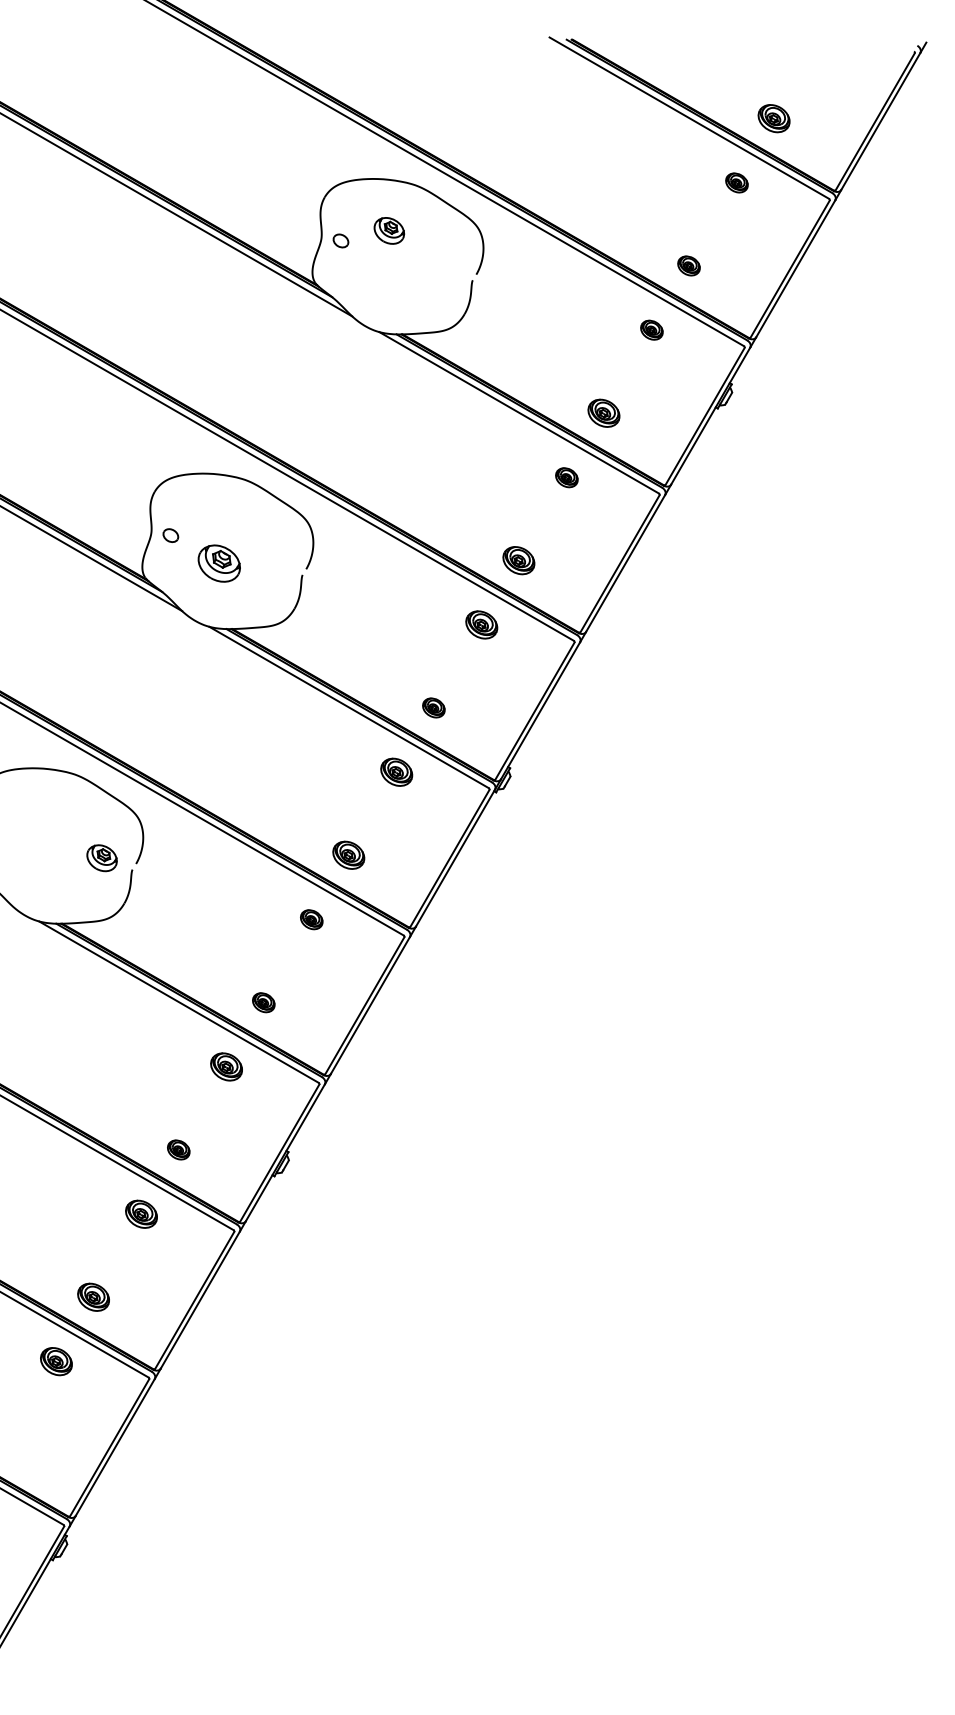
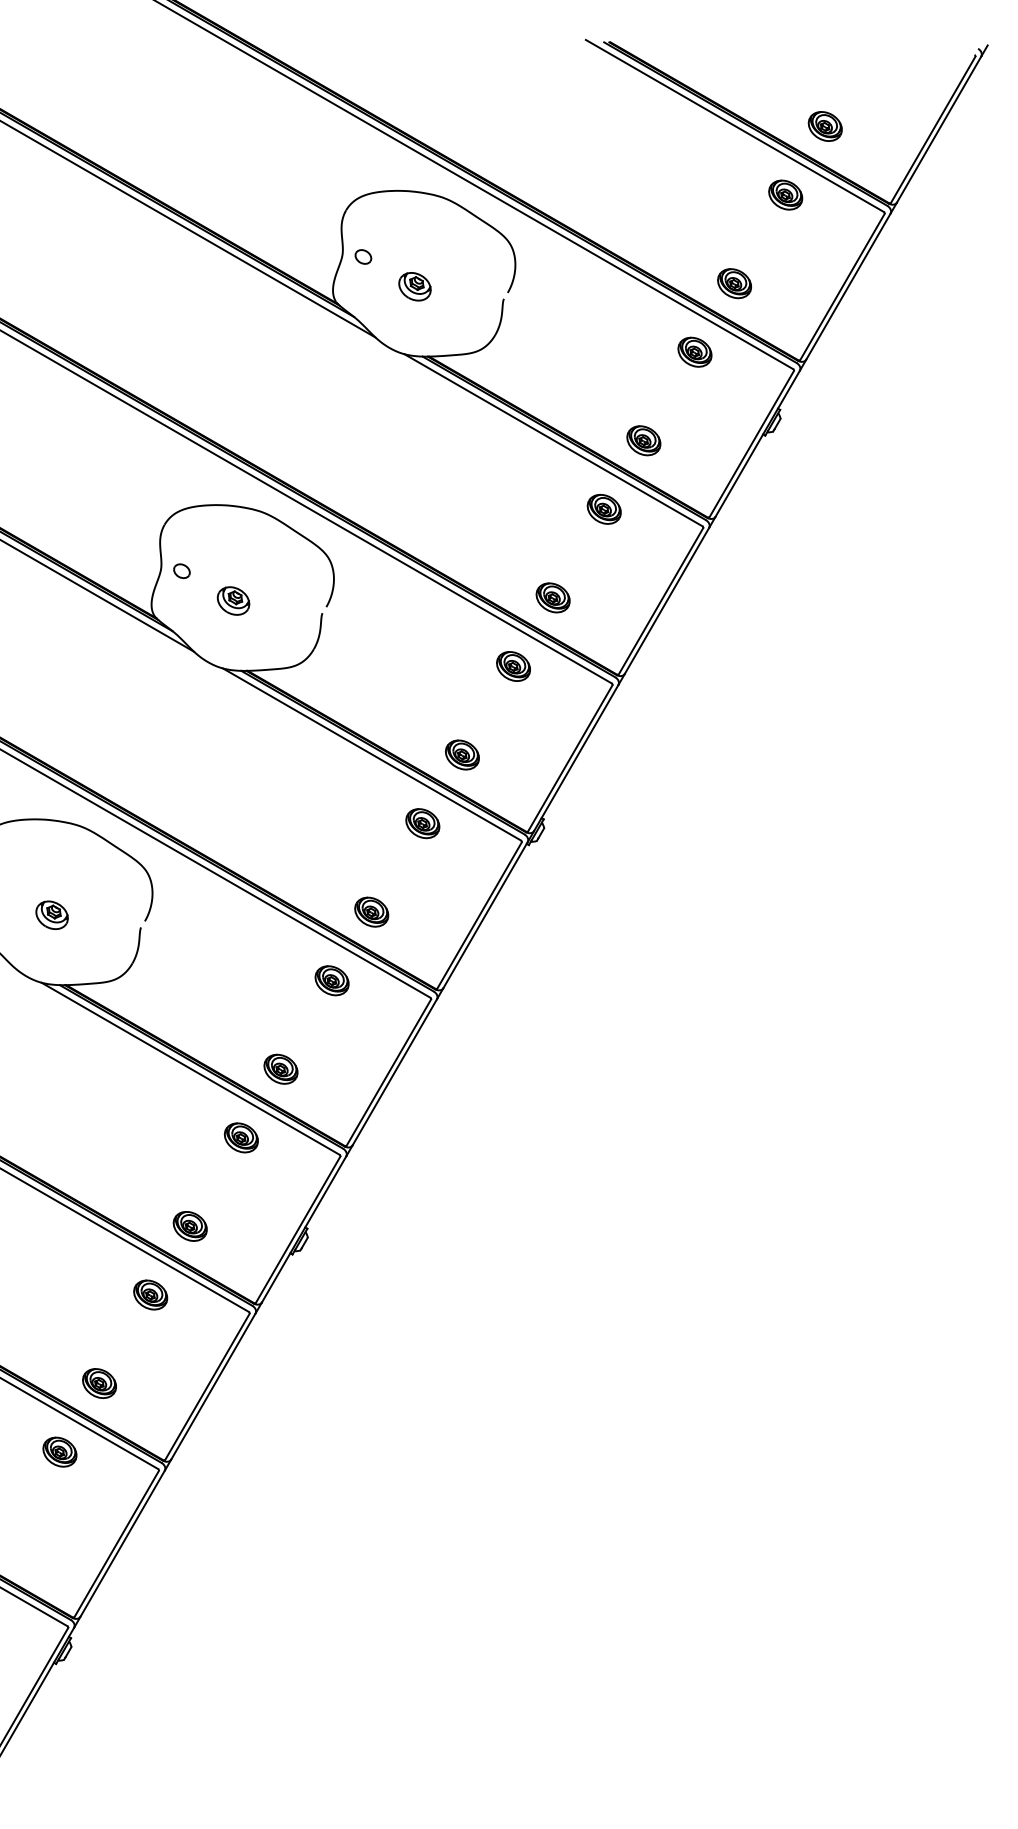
part: (736, 182) -> (785, 194), size x1.43
part: (389, 230) -> (415, 286), moved
part: (688, 265) -> (734, 283), size x1.43
part: (651, 329) -> (694, 351), size x1.43
part: (566, 477) -> (603, 509), size x1.43
part: (218, 563) -> (232, 600), size x0.71
part: (433, 707) -> (462, 754), size x1.43
part: (101, 858) -> (51, 915), moved
part: (311, 919) -> (331, 980), size x1.43
part: (263, 1002) -> (280, 1069), size x1.43
part: (178, 1149) -> (190, 1225), size x1.43

